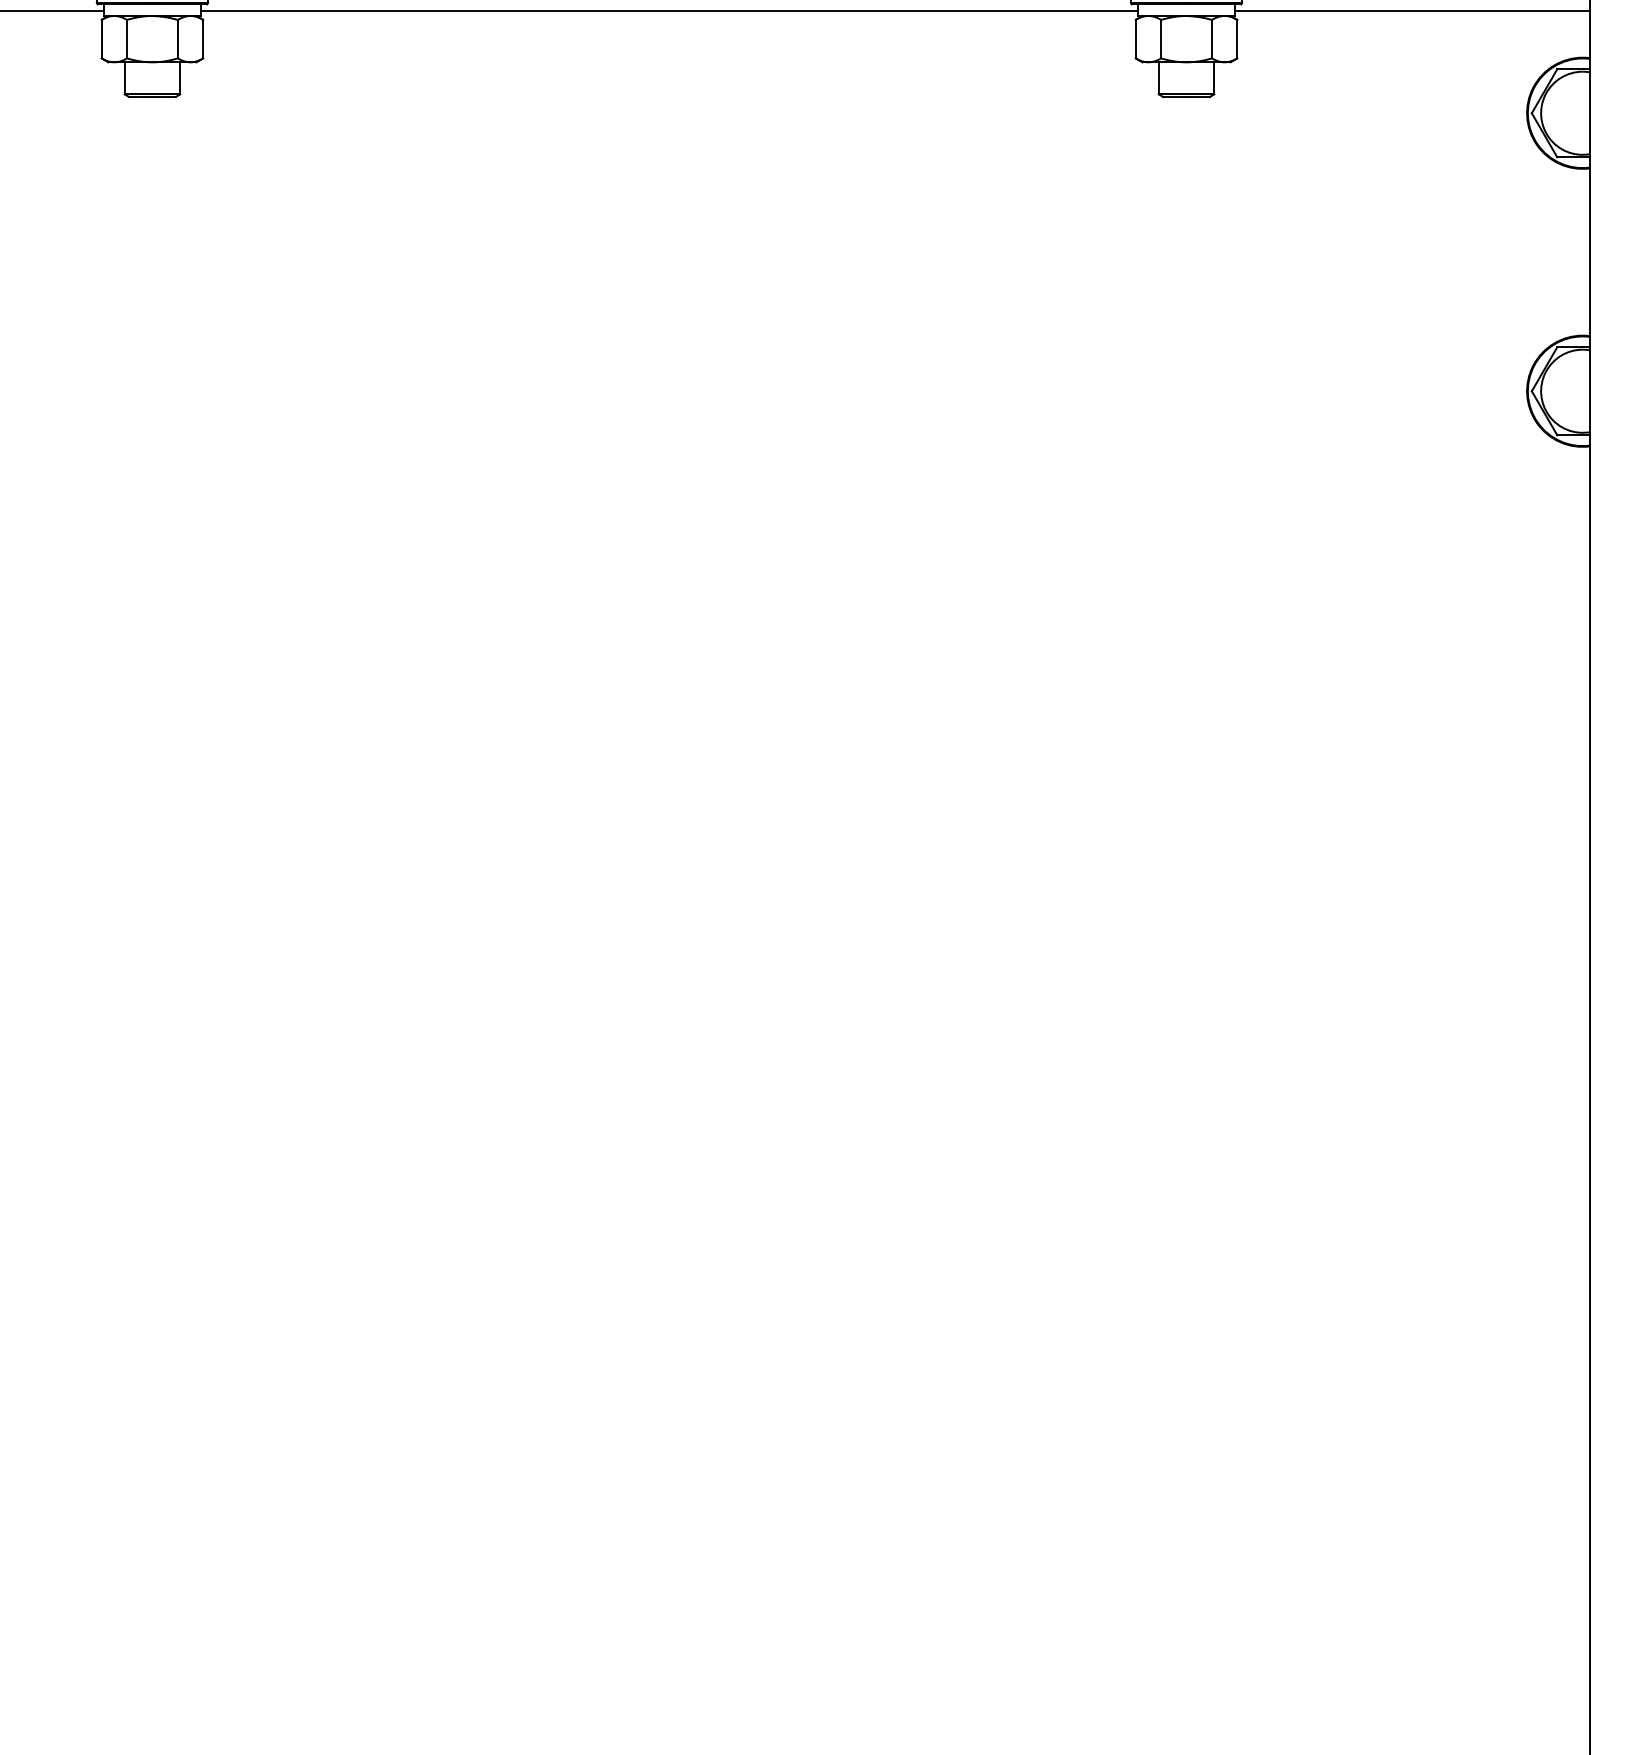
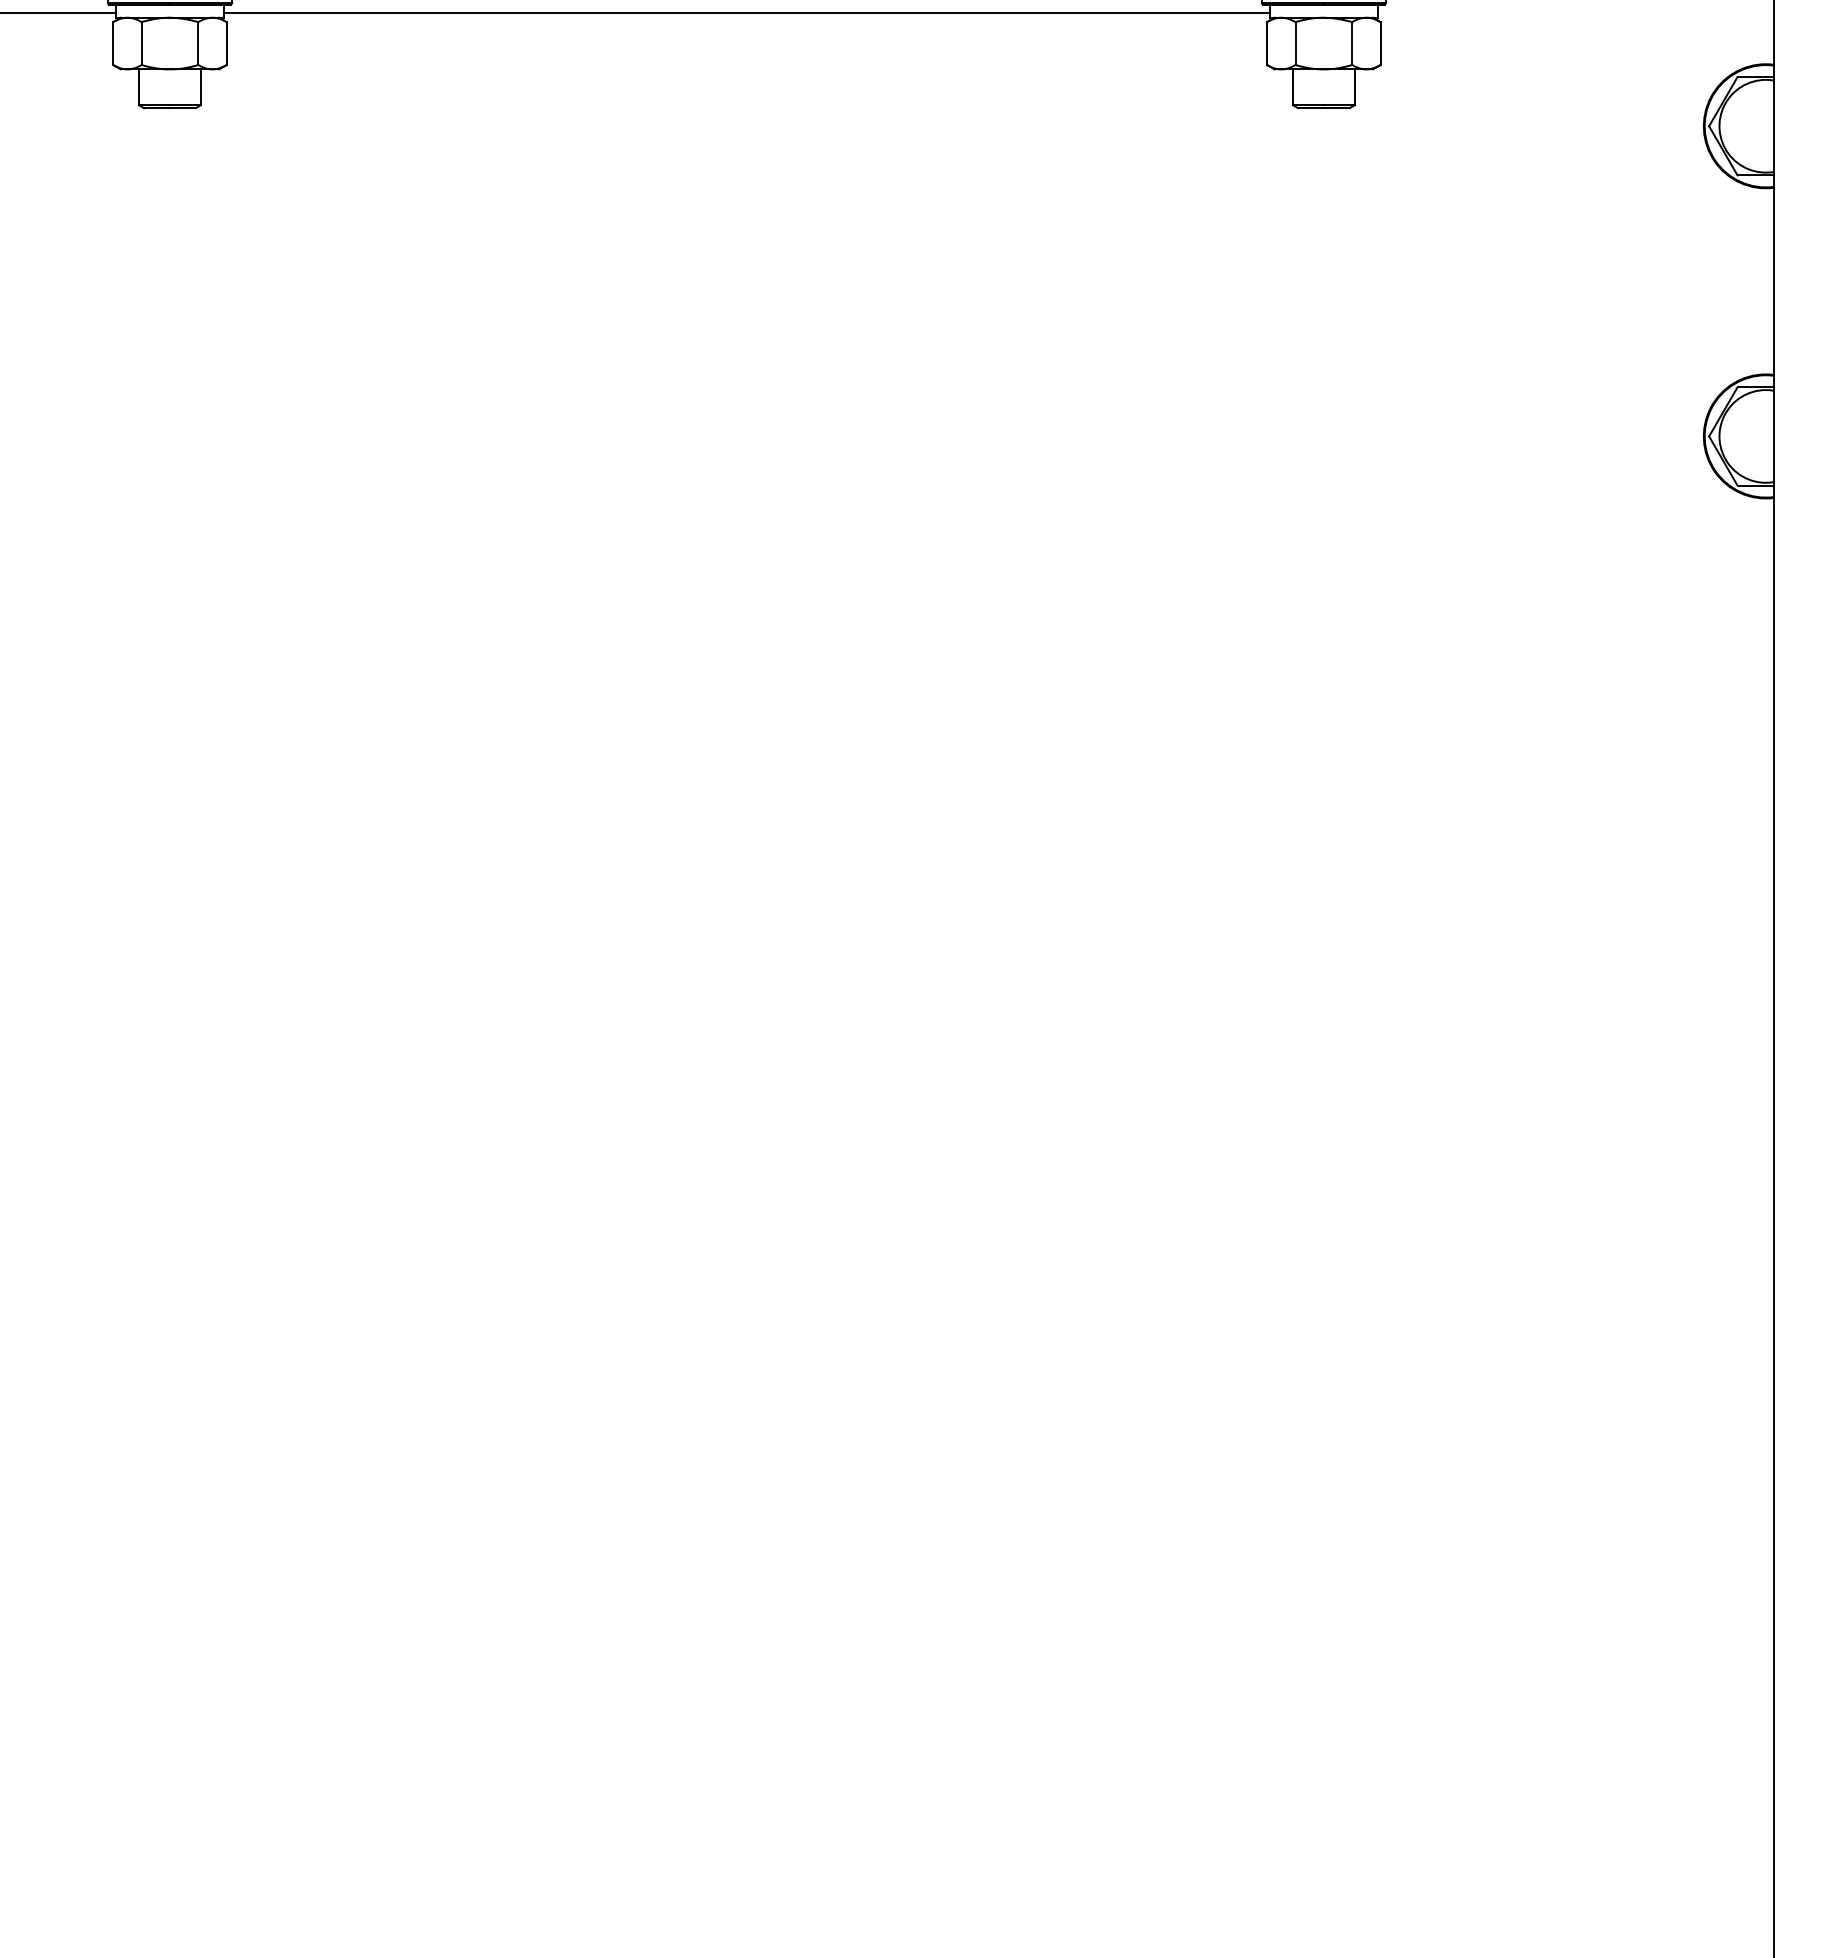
line: (1412, 11) -> (1575, 12), removed

